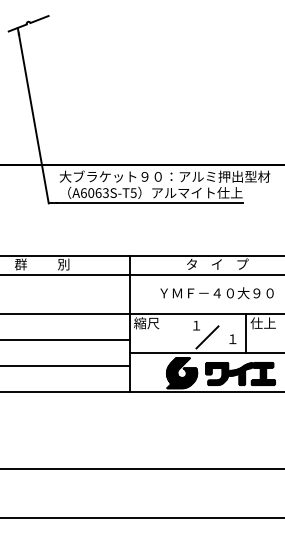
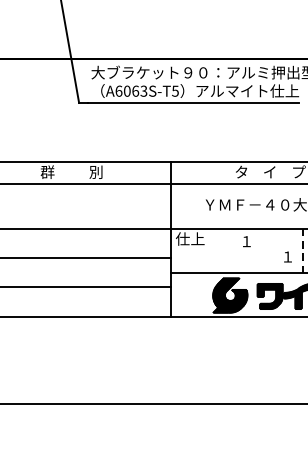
text: (146, 323) -> (189, 239), 縮尺 -> 仕上
line: (246, 334) -> (303, 251), solid -> dashed
line: (207, 337) -> (259, 255), removed

